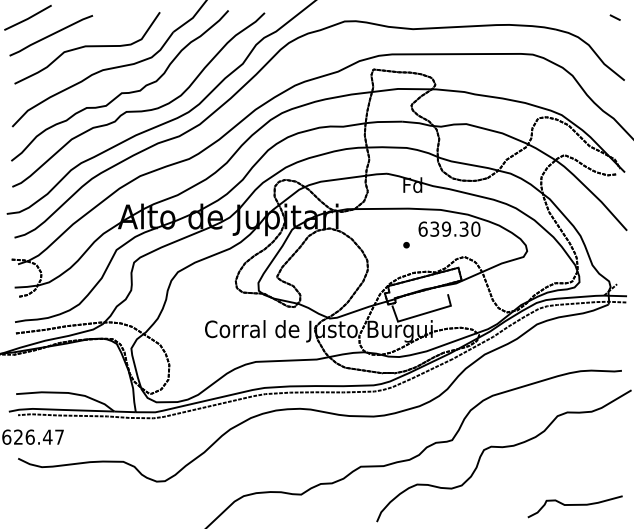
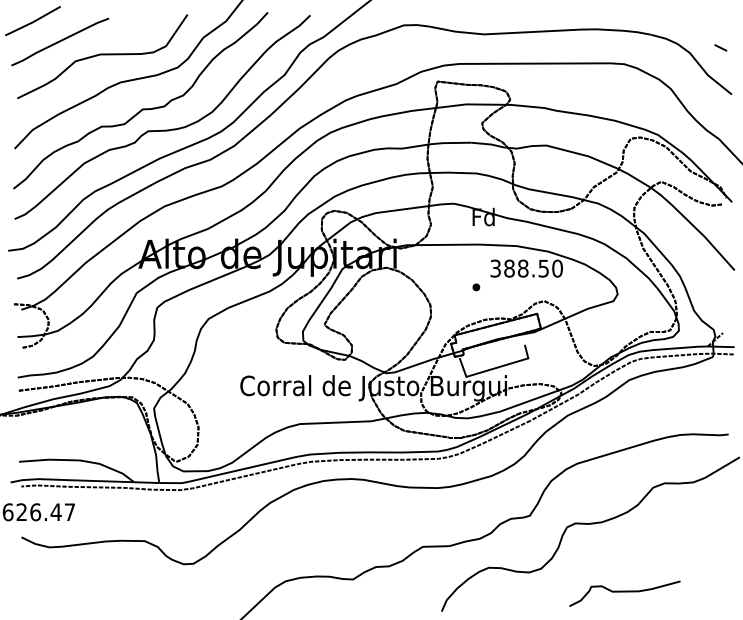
line: (614, 17) -> (720, 47), moved
text: (443, 229) -> (519, 268), 639.30 -> 388.50
curve: (574, 505) -> (624, 592), moved

